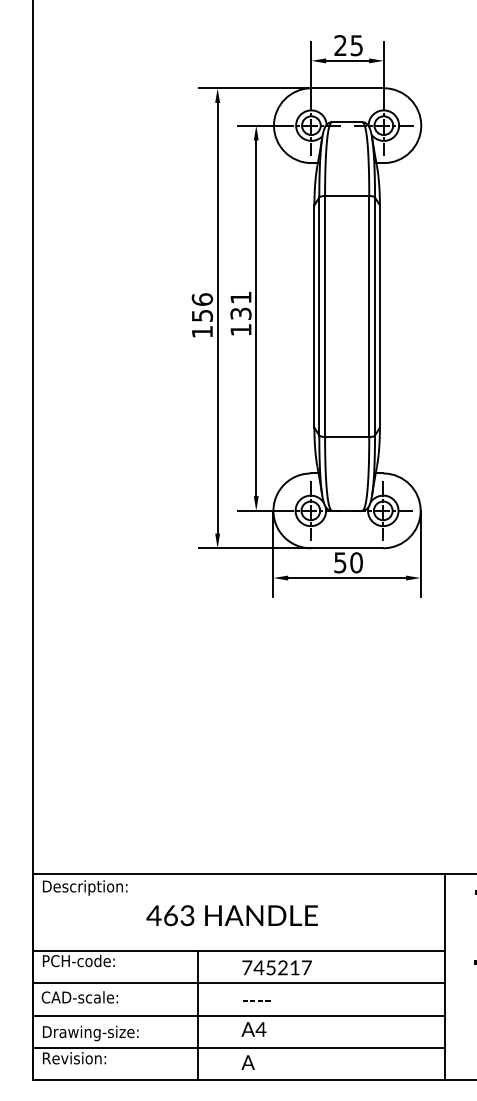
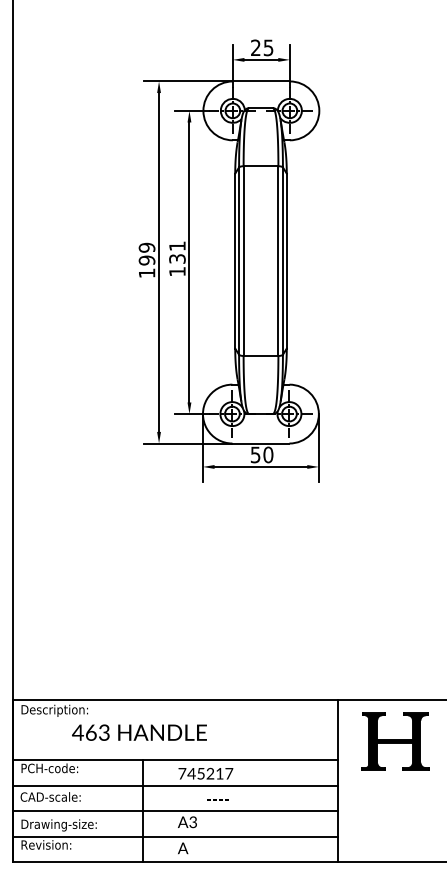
text: (201, 306) -> (146, 253), 156 -> 199
text: (232, 915) -> (139, 732), moved
text: (256, 1000) -> (217, 799), moved
text: (261, 1029) -> (193, 822), A4 -> A3

